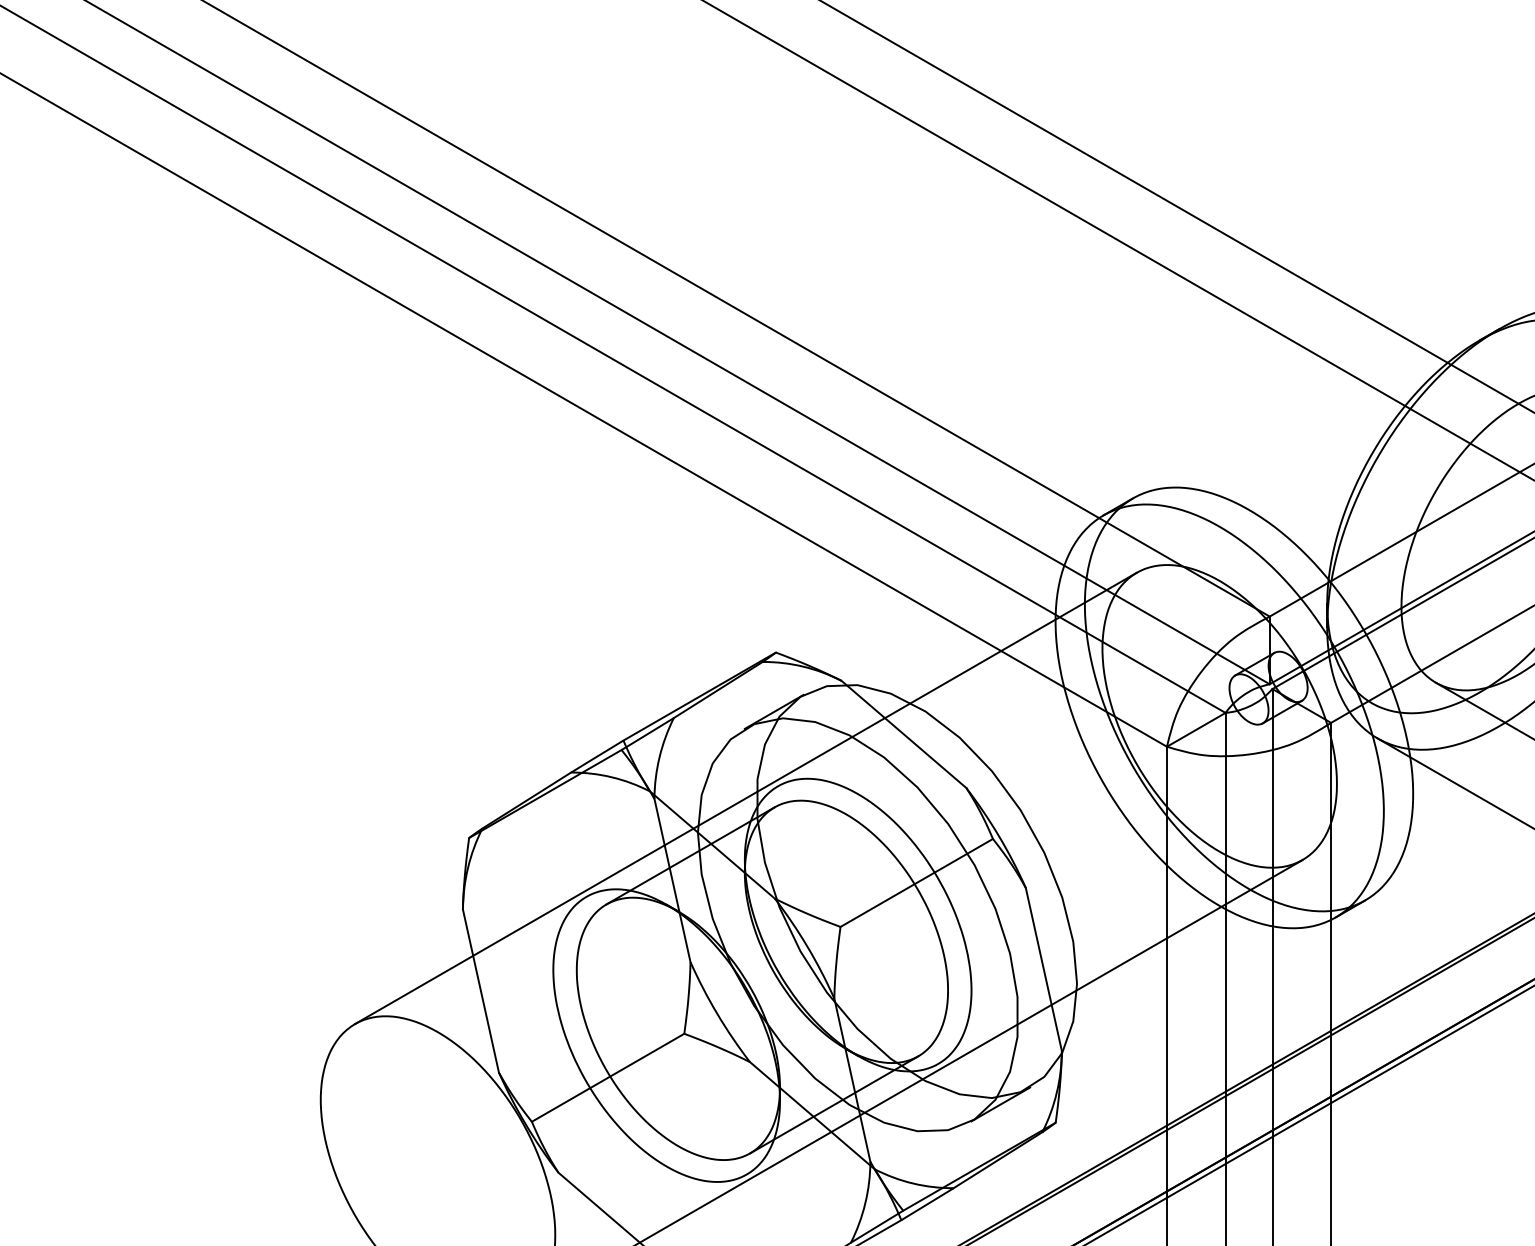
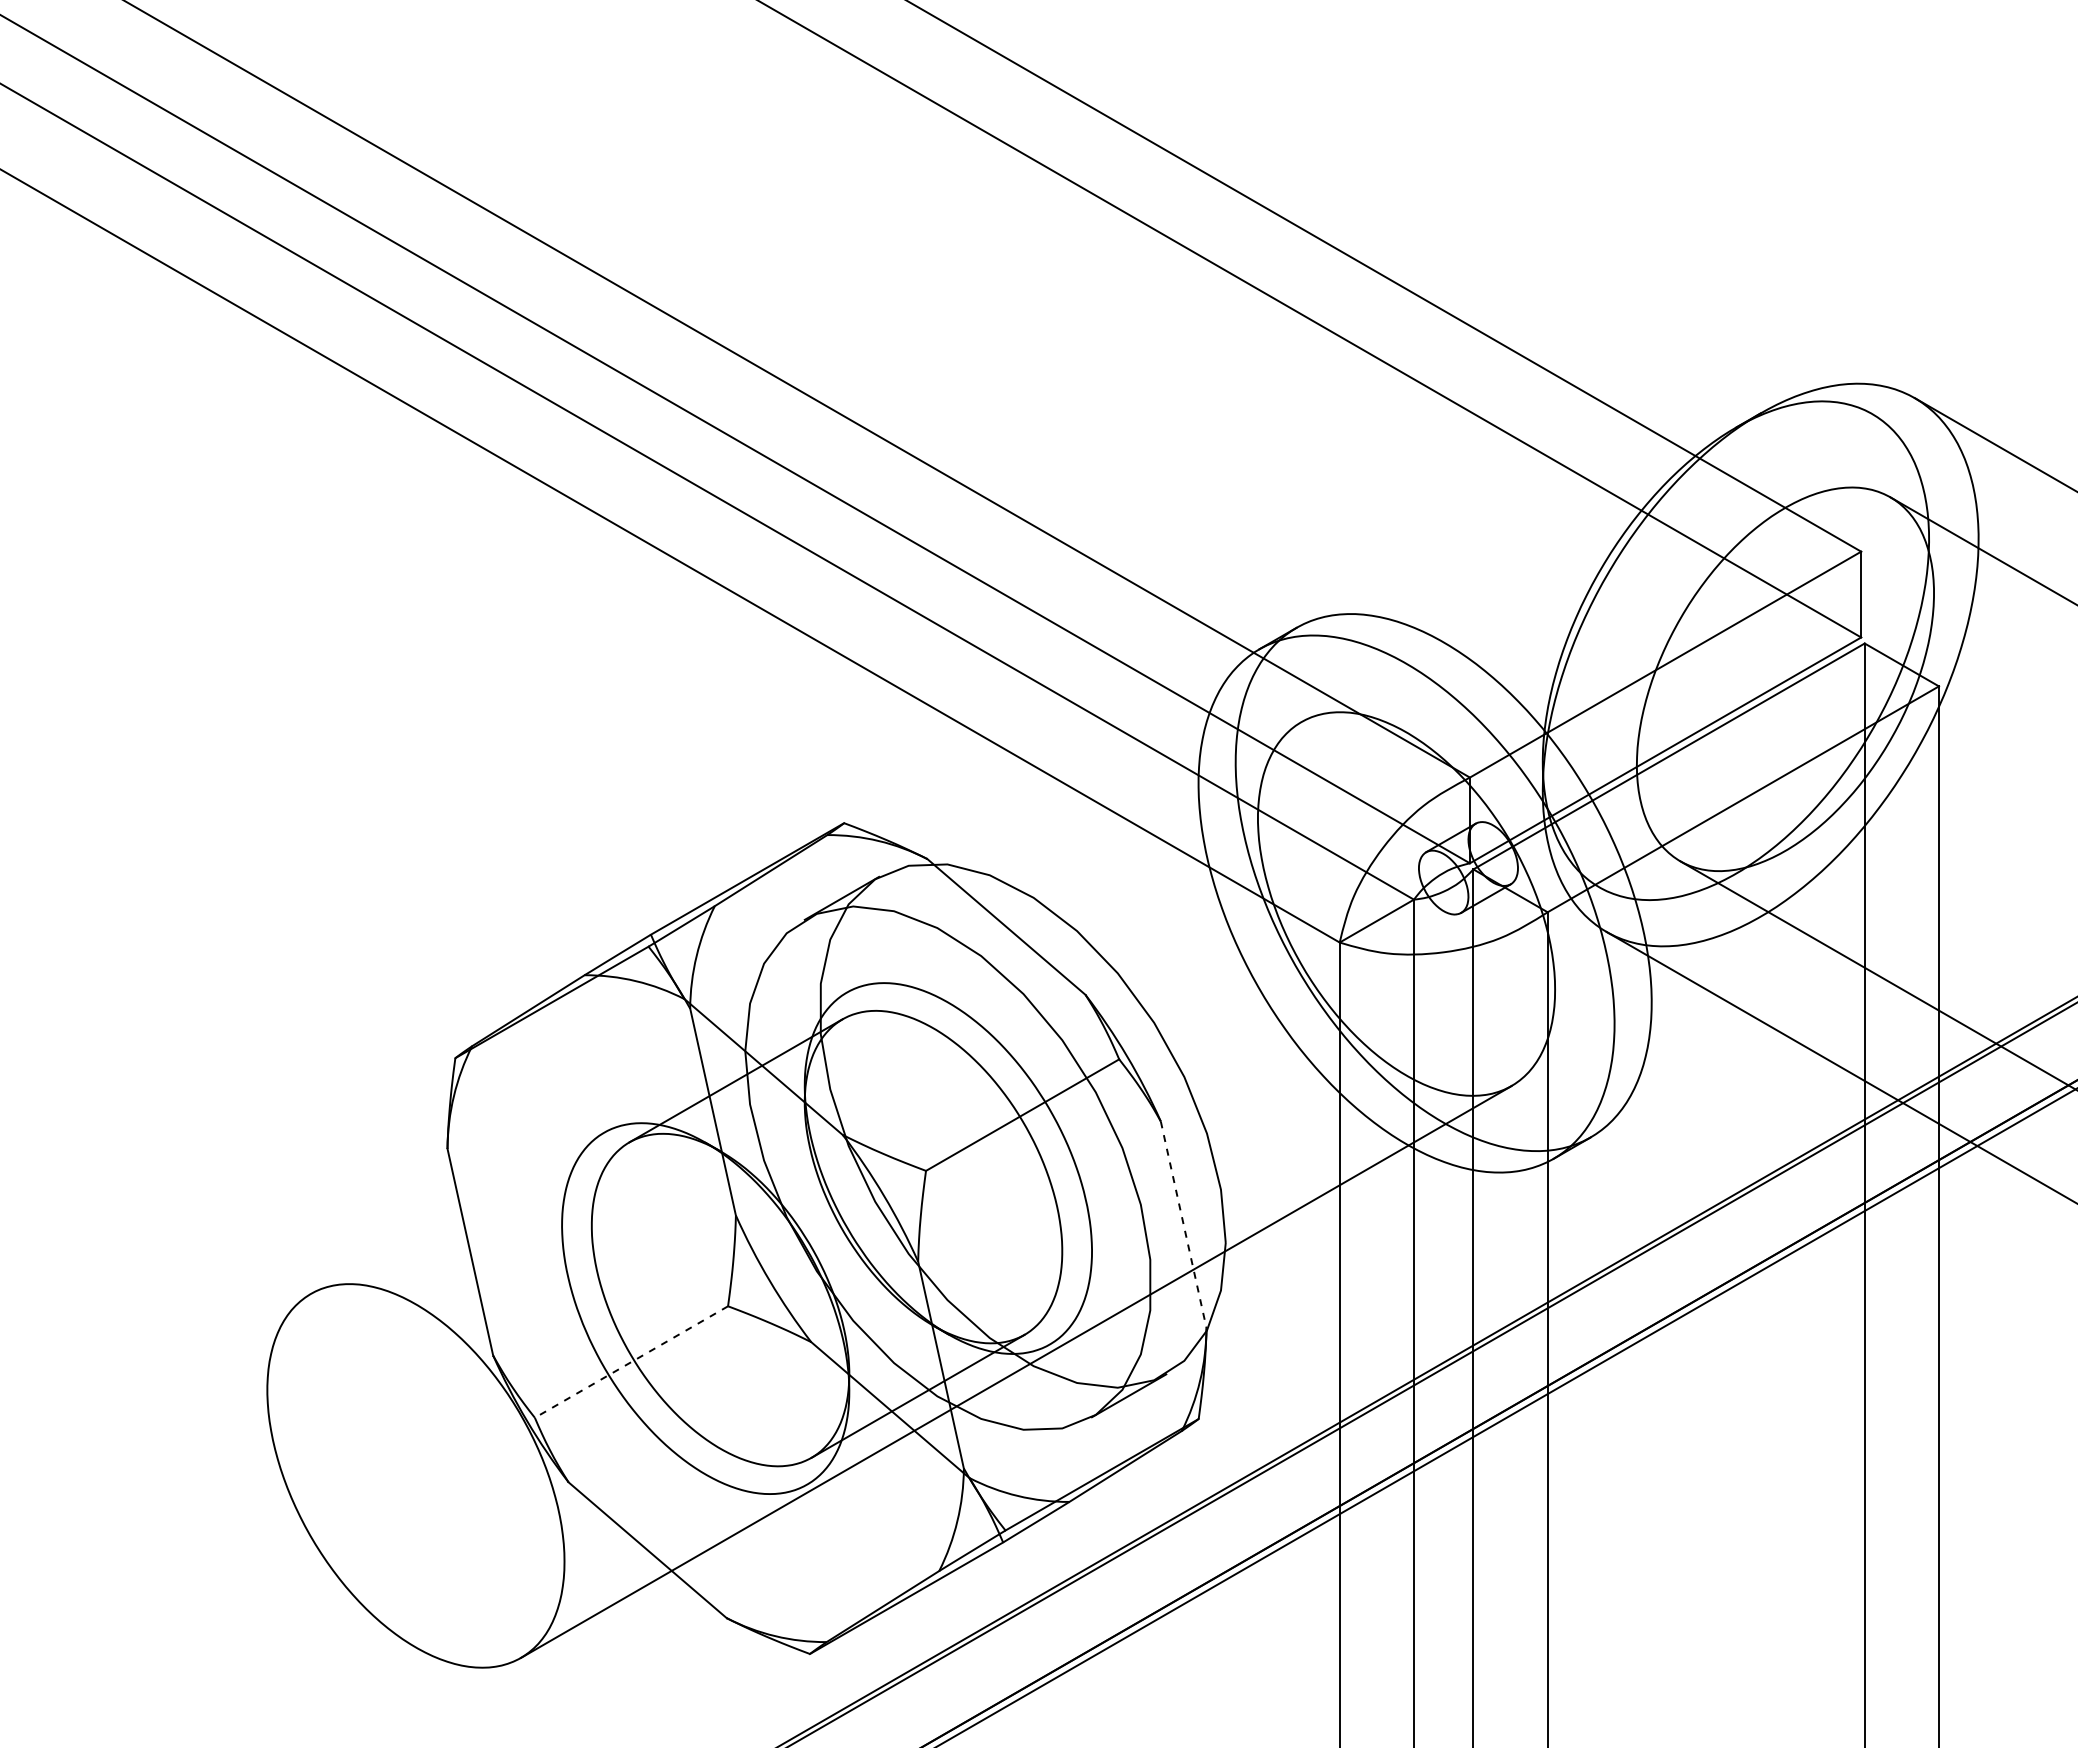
line: (745, 798) -> (805, 1007), removed
line: (1043, 969) -> (1183, 1224), solid -> dashed
line: (608, 1078) -> (631, 1362), solid -> dashed

